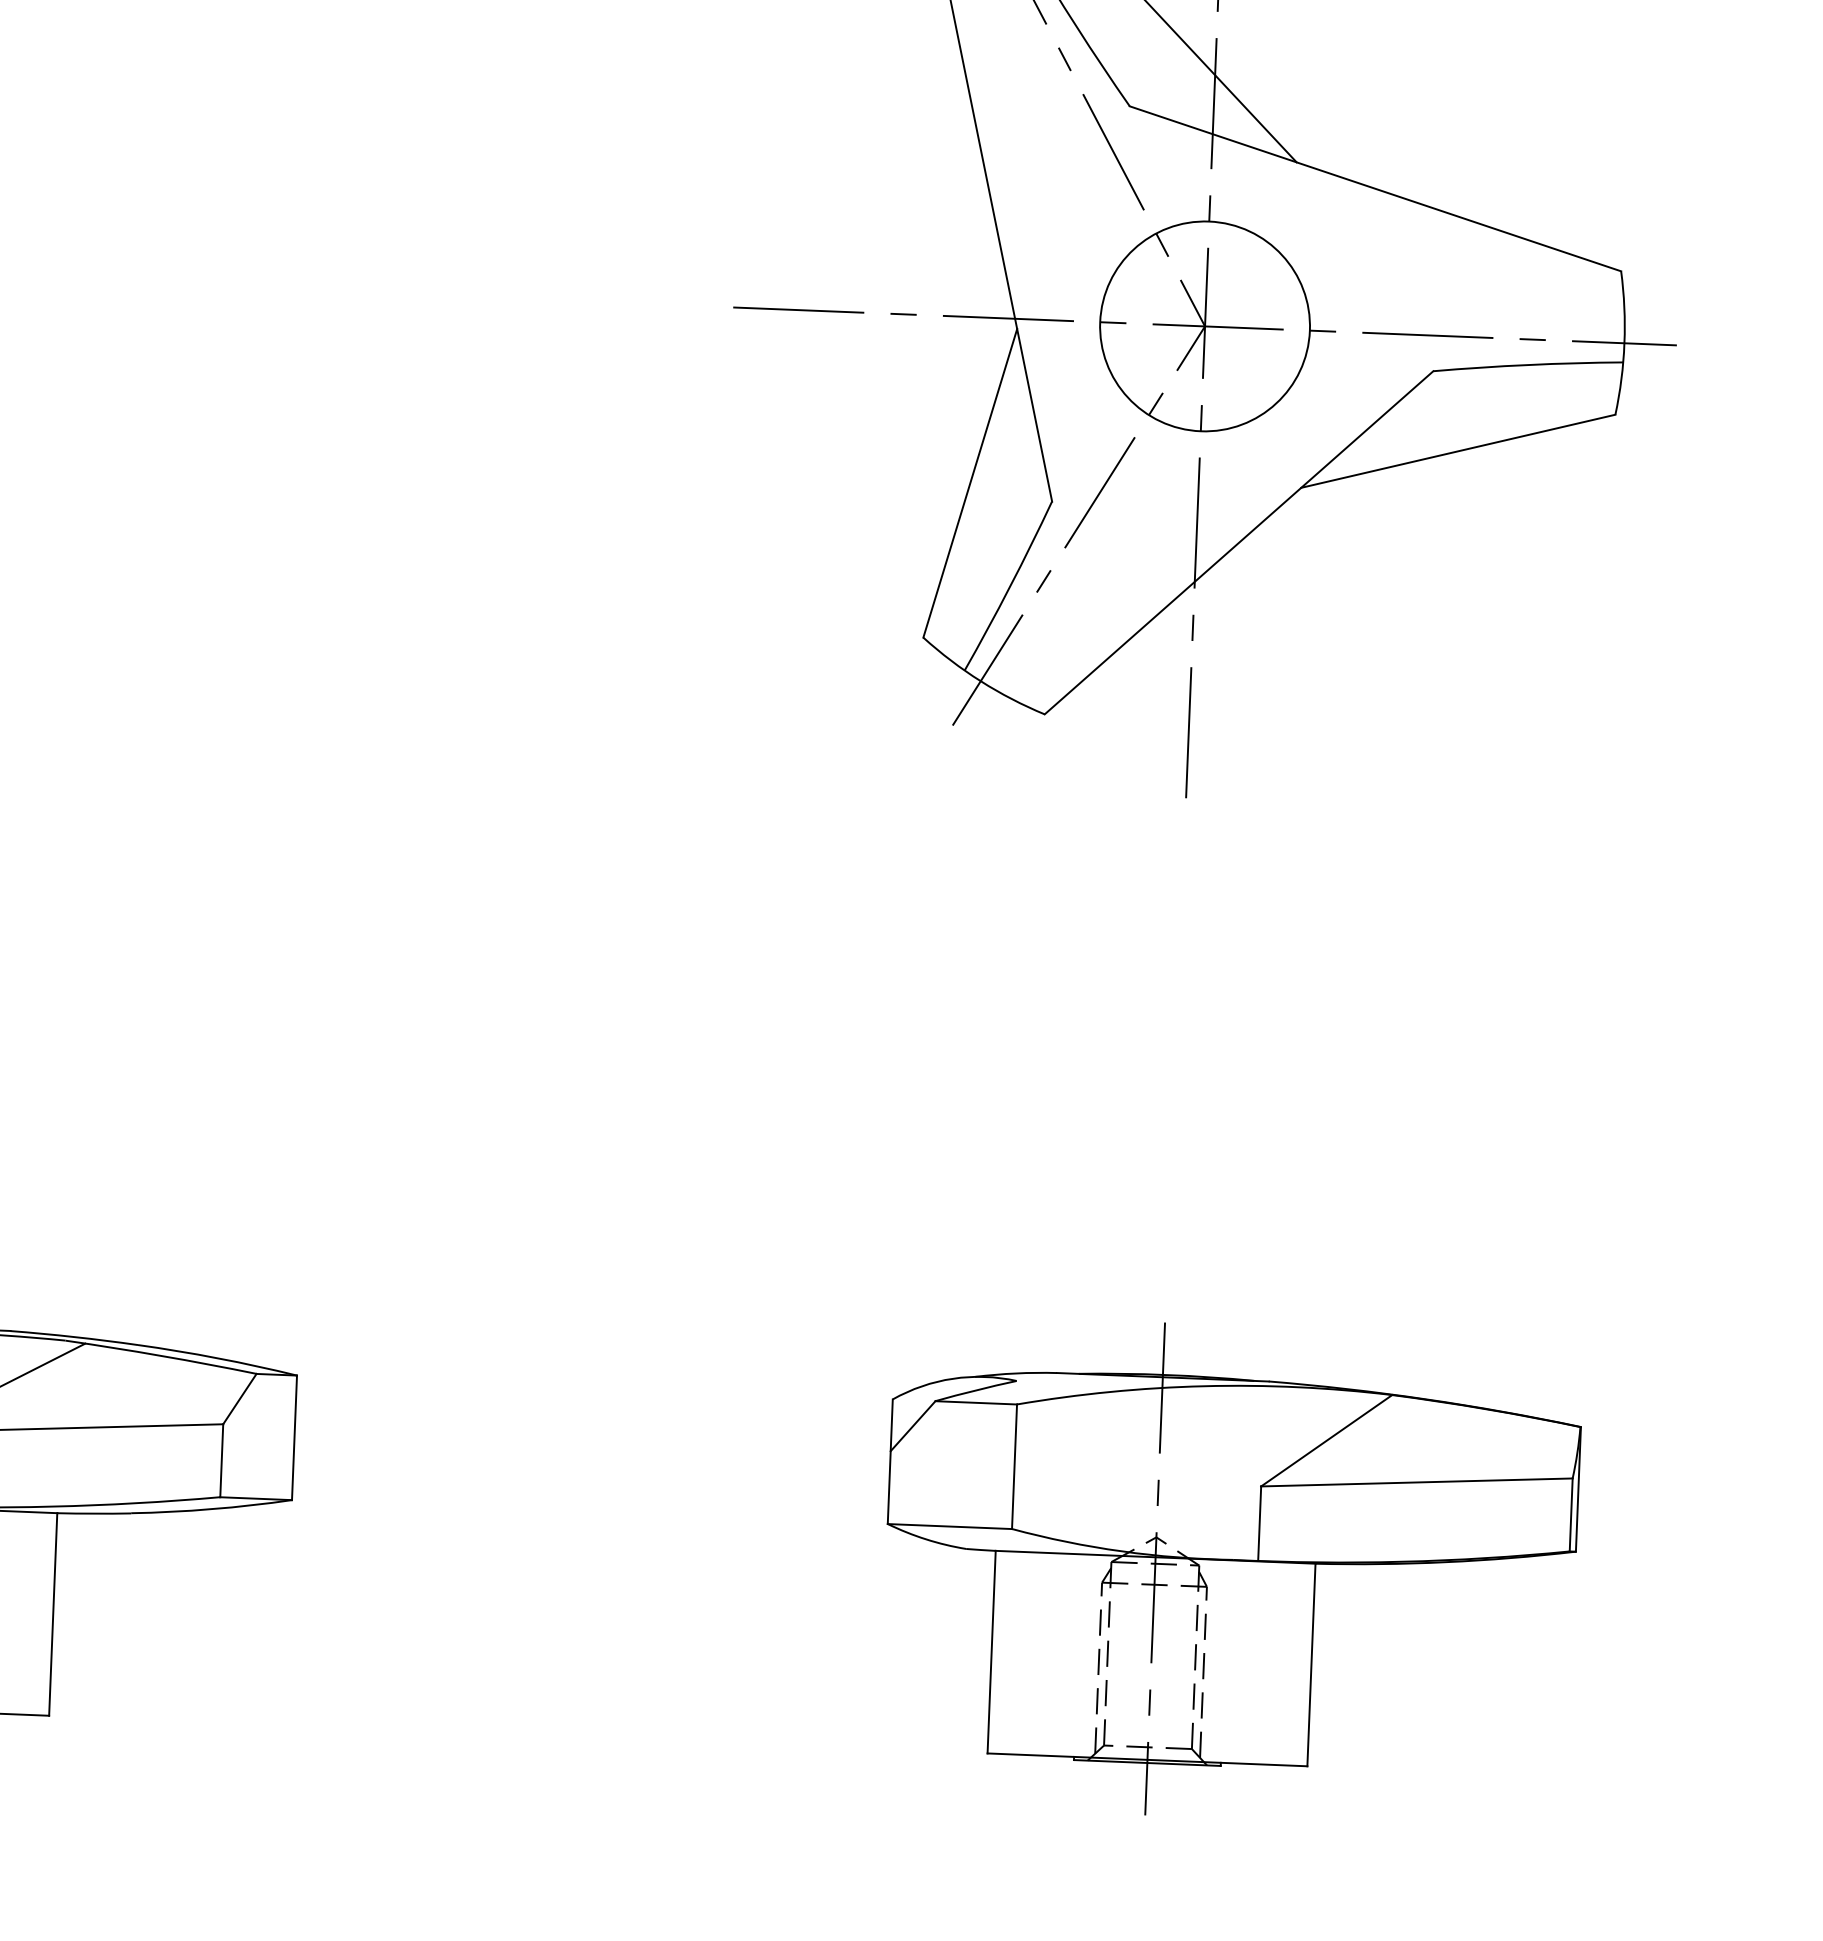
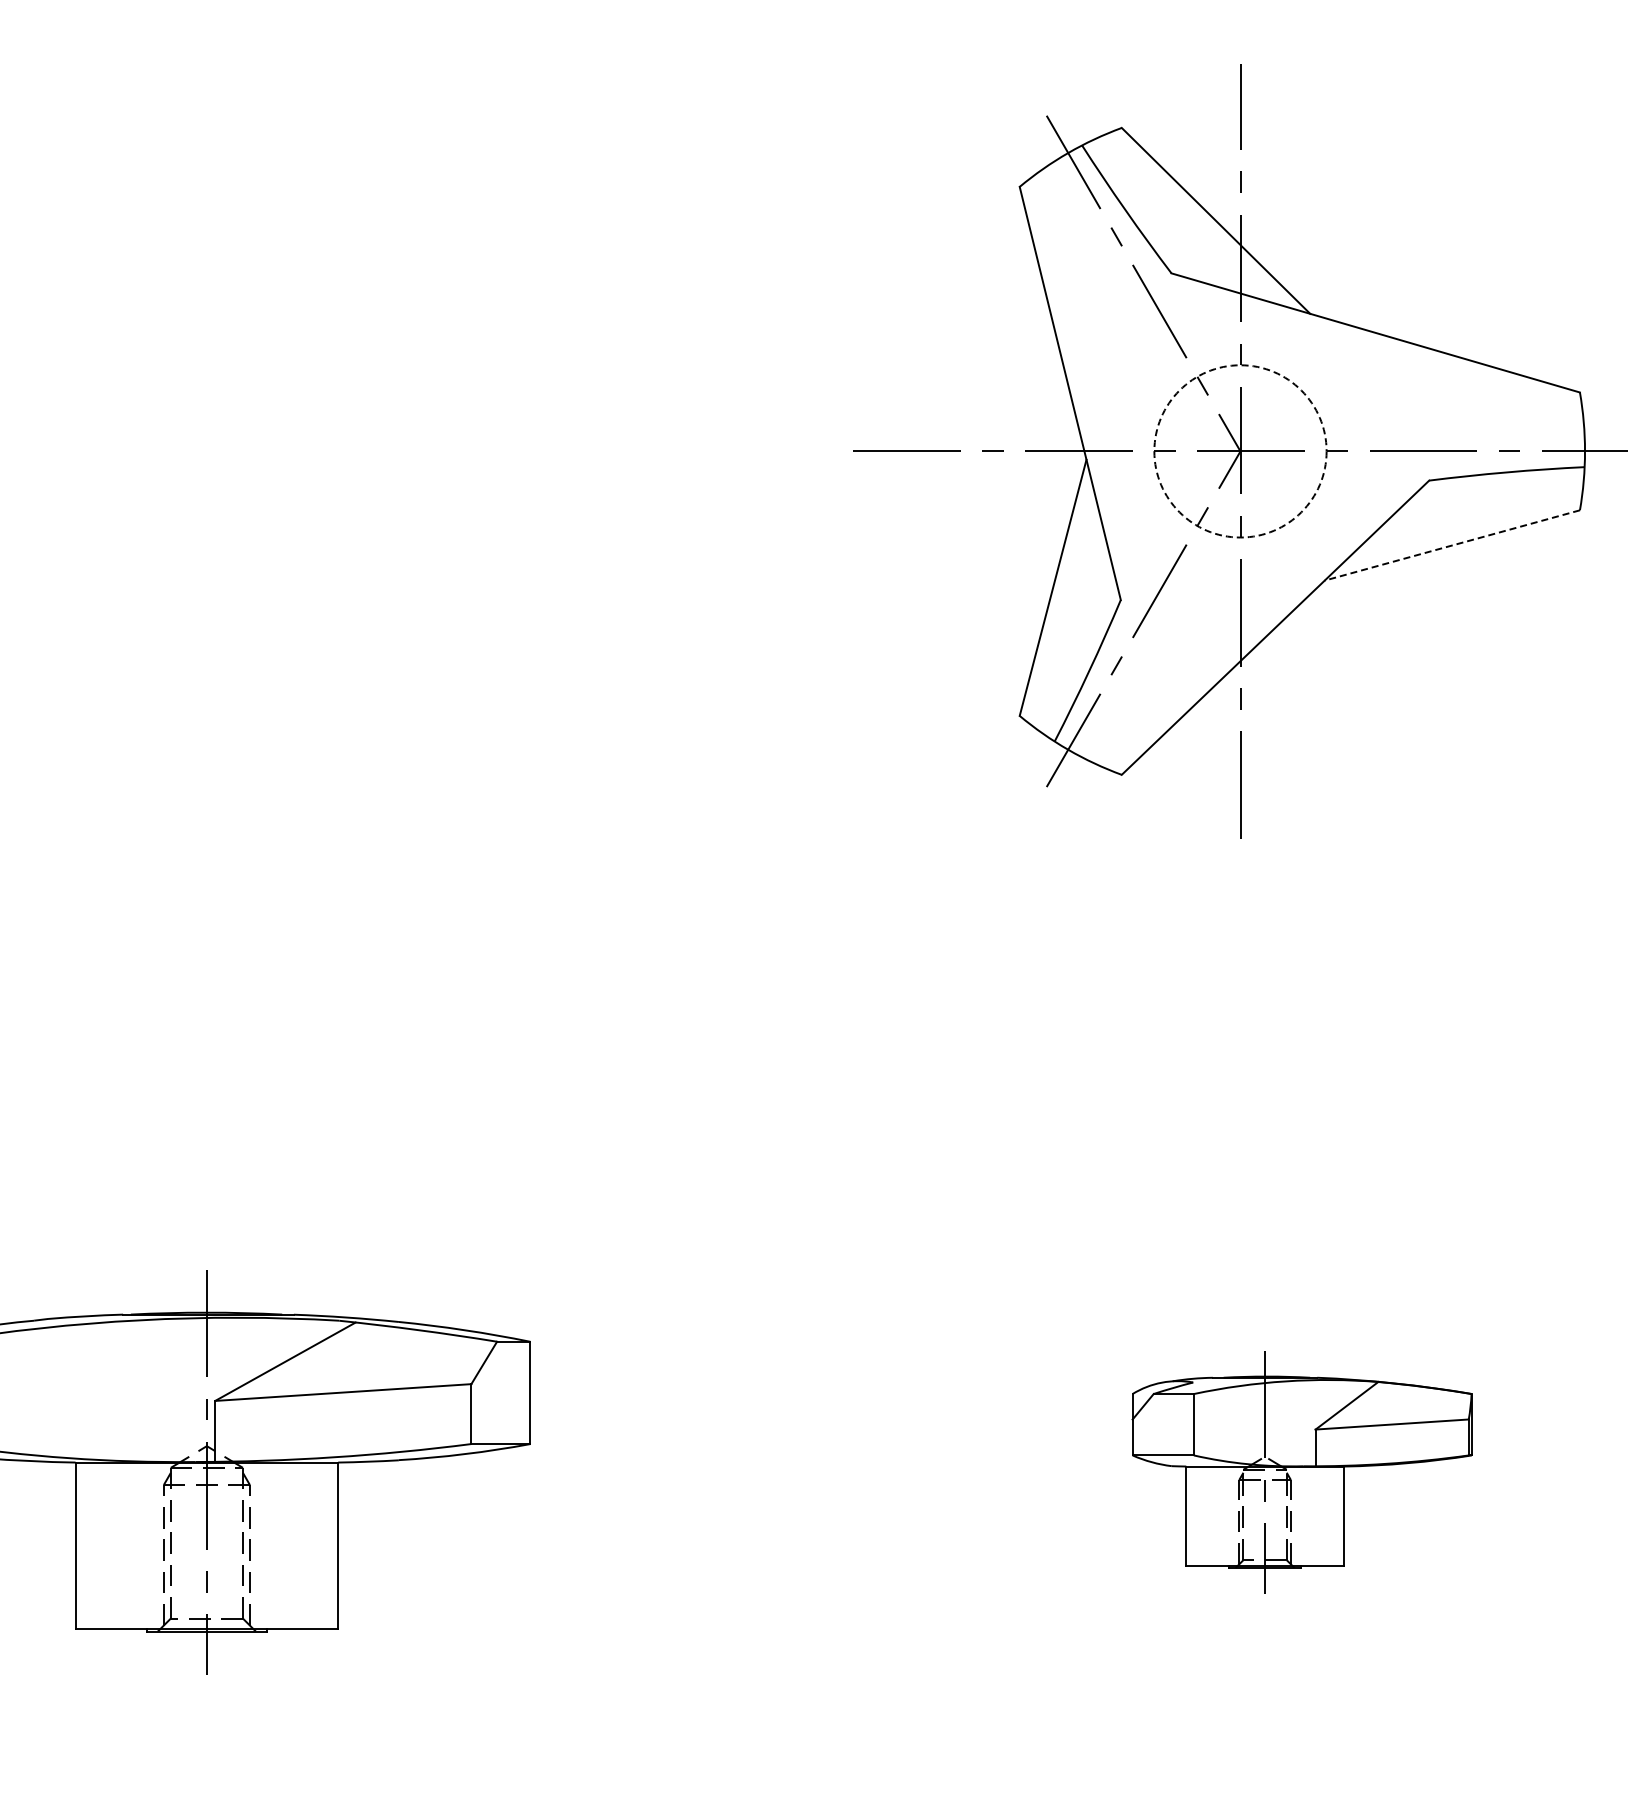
circle: (1205, 326) -> (1240, 451), solid -> dashed
line: (1457, 451) -> (1451, 545), solid -> dashed
part: (1229, 1572) -> (1301, 1472), size x0.6

